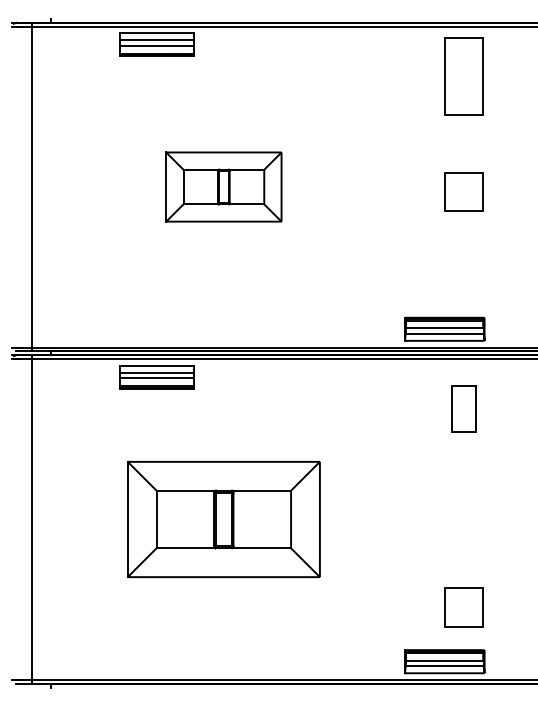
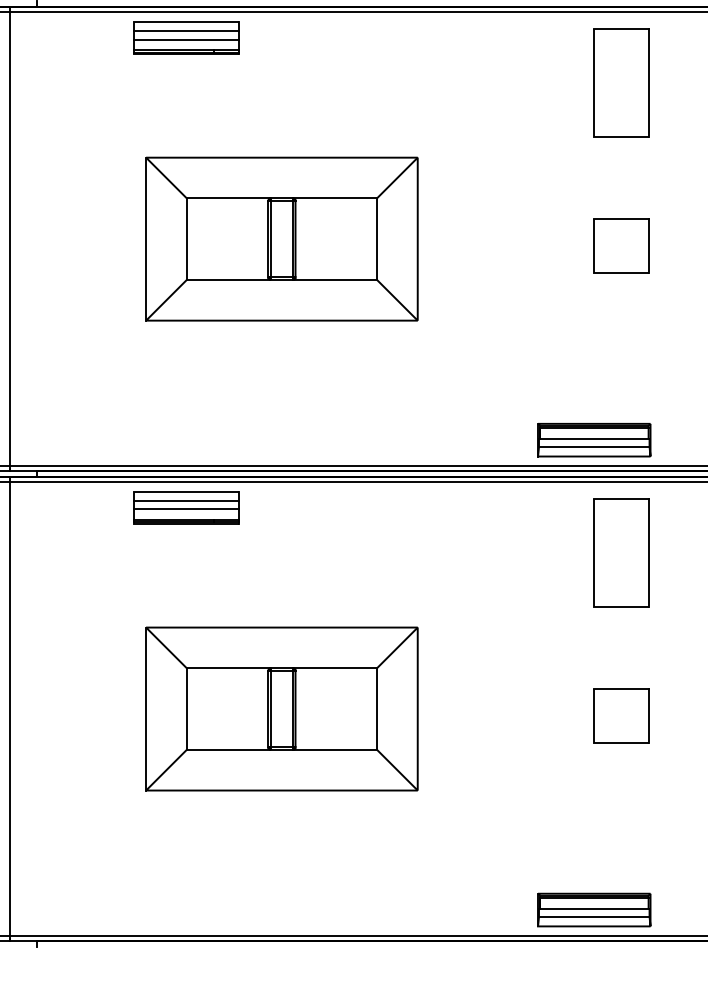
part: (223, 186) -> (281, 238), size x1.67
part: (463, 408) -> (620, 552), size x1.67
part: (463, 607) -> (620, 716), moved

